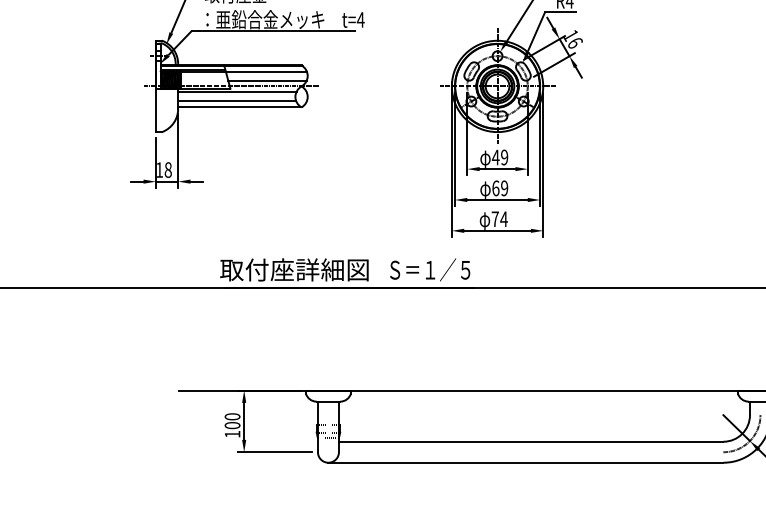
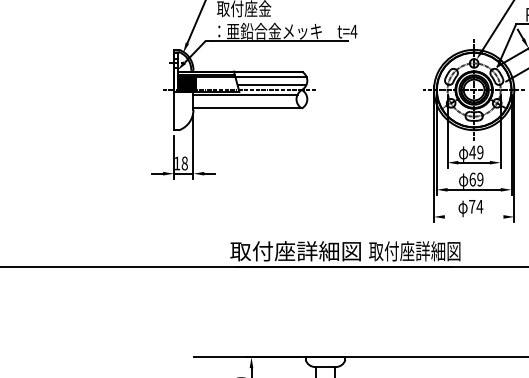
line: (237, 101) -> (245, 103), removed
line: (497, 230) -> (474, 216), removed
text: (429, 269) -> (414, 250), Ｓ＝１／５ -> 取付座詳細図

